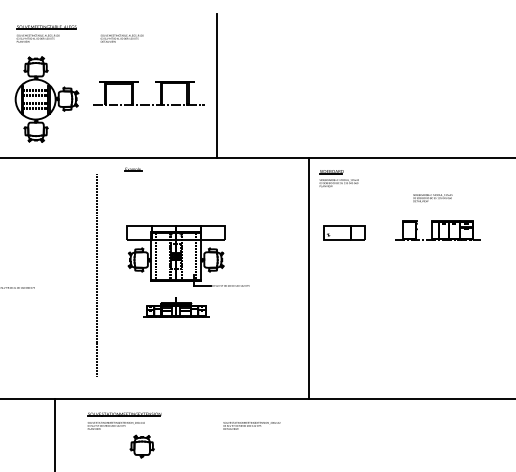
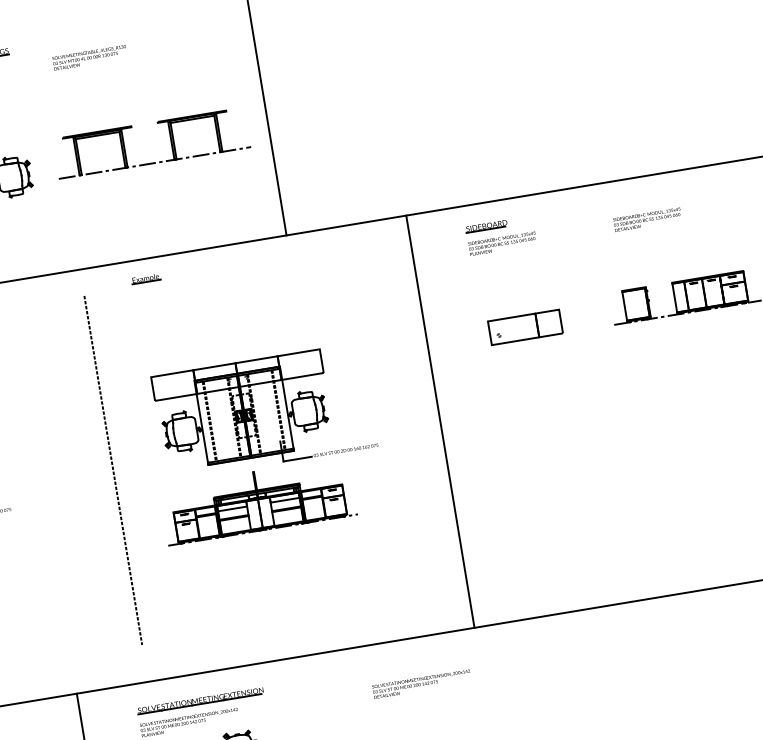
text: (432, 198) -> (647, 220), moved
line: (309, 278) -> (441, 421), moved
part: (176, 307) -> (259, 502), size x1.67

